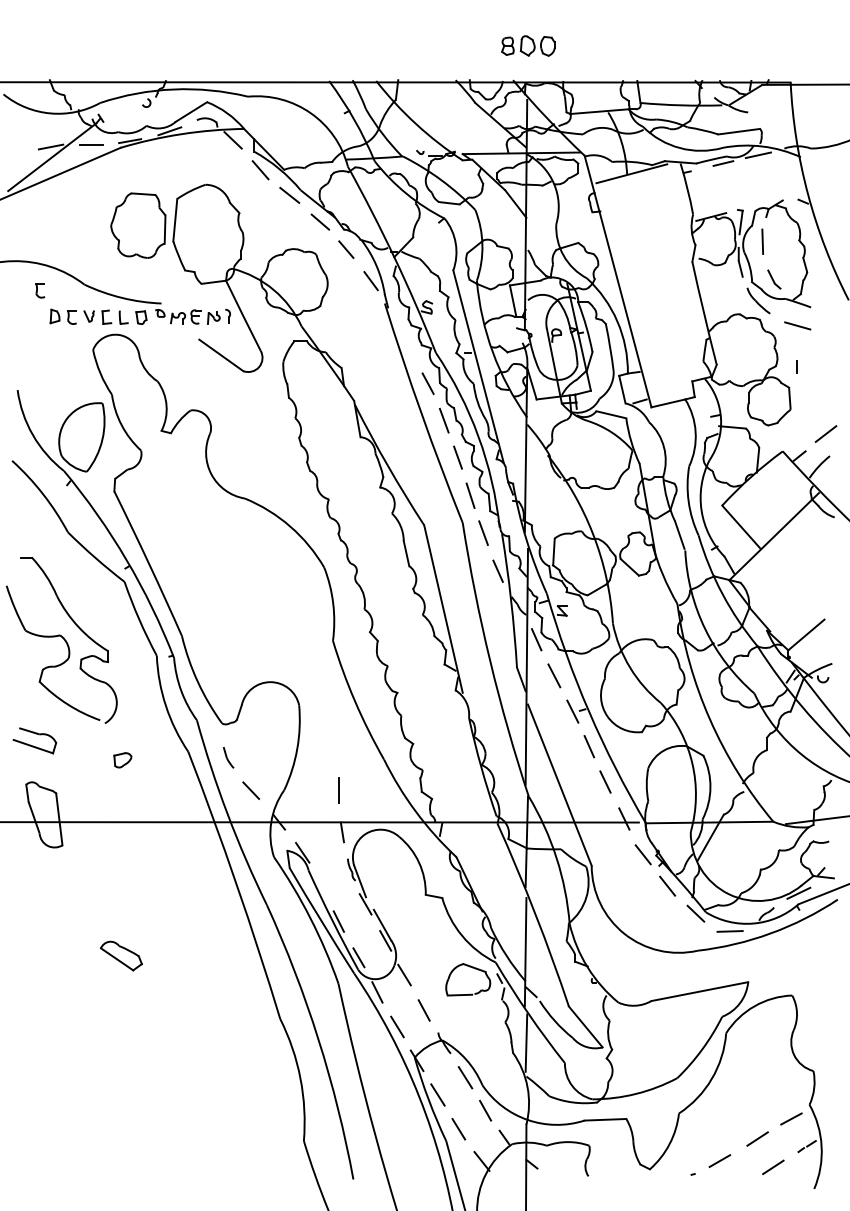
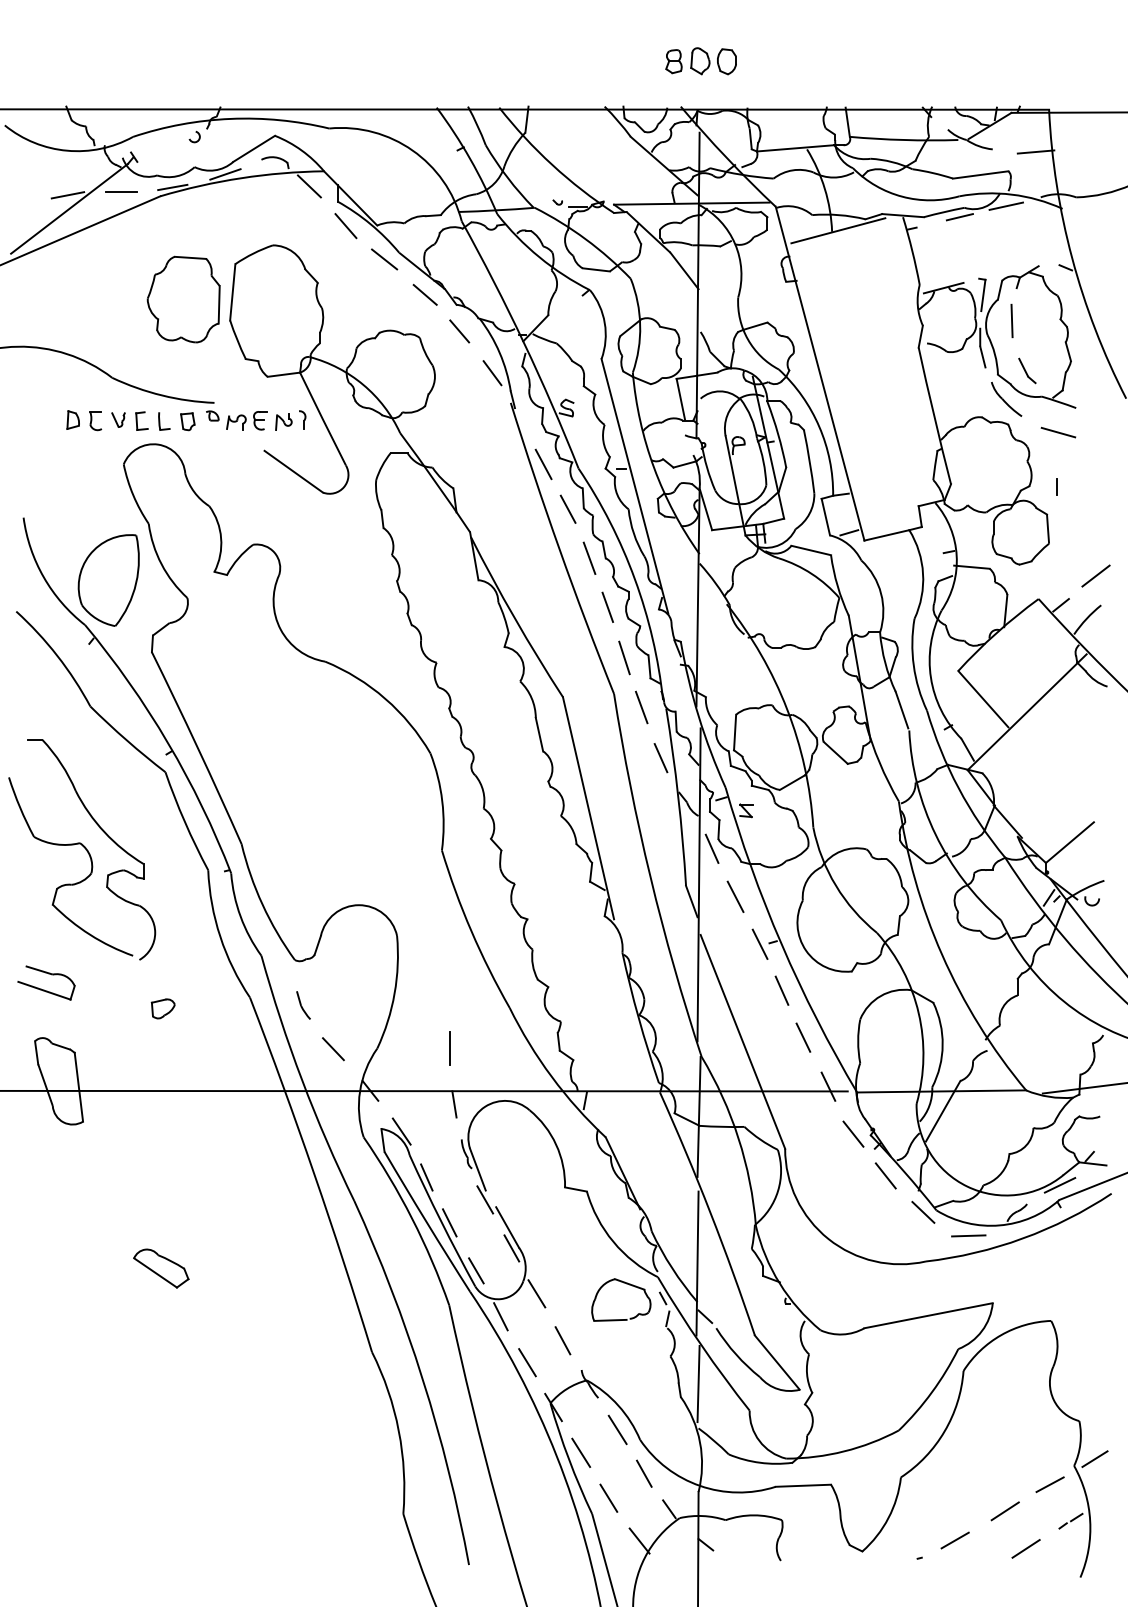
line: (780, 114) -> (1035, 151), added
part: (40, 291) -> (53, 386), removed
line: (409, 349) -> (543, 464), added
line: (321, 887) -> (426, 1177), added
line: (824, 1099) -> (1094, 1458), added

